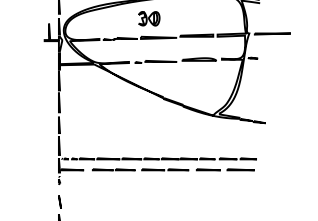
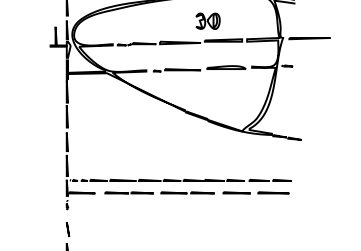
part: (149, 18) -> (208, 20), moved

